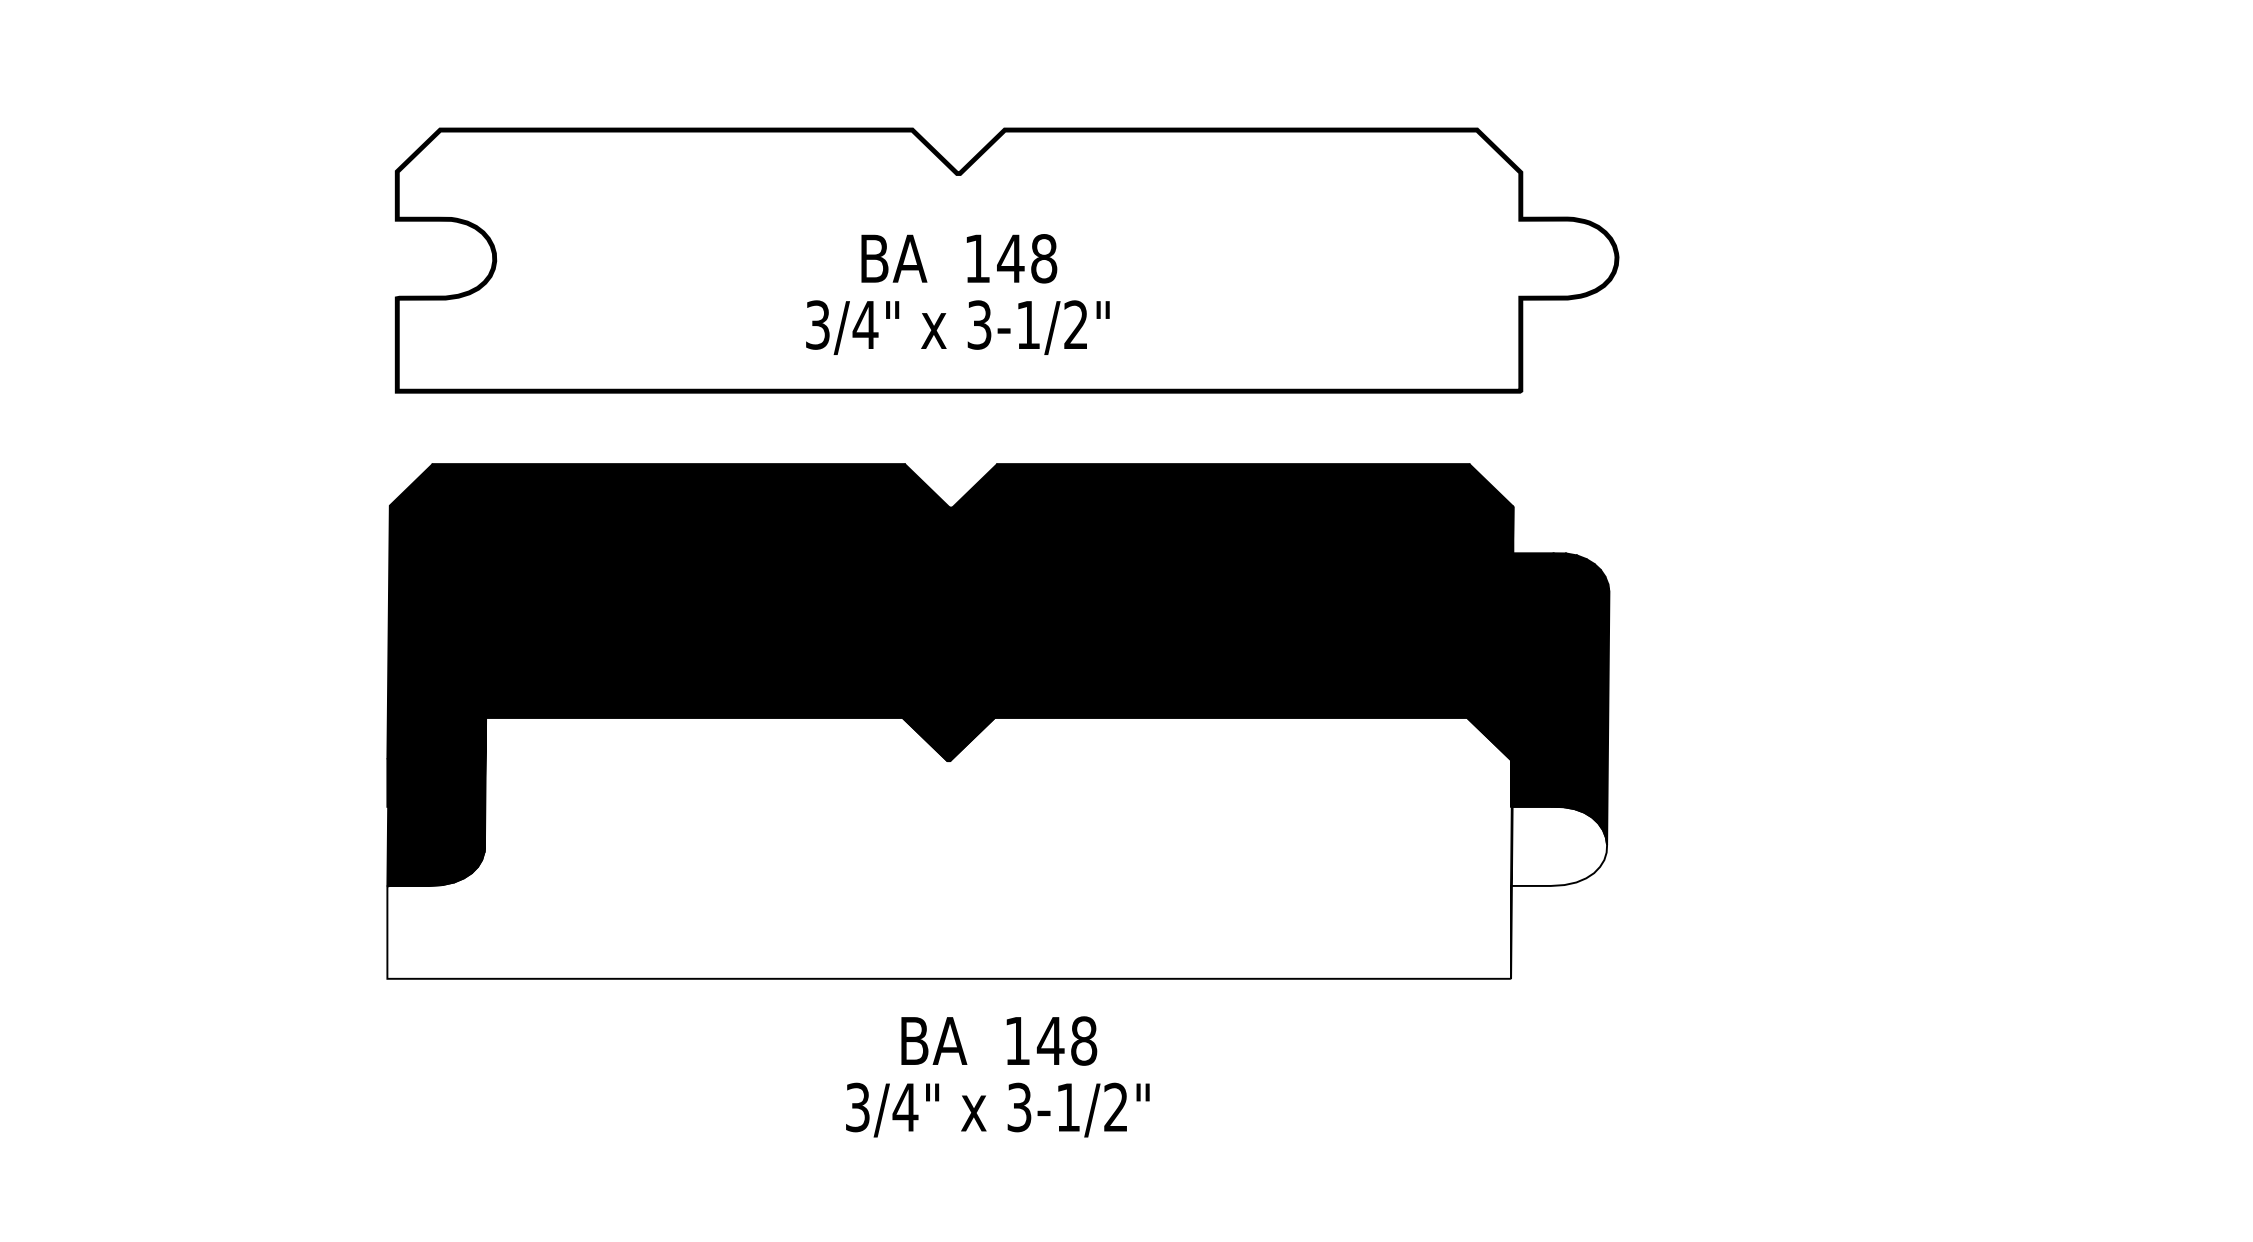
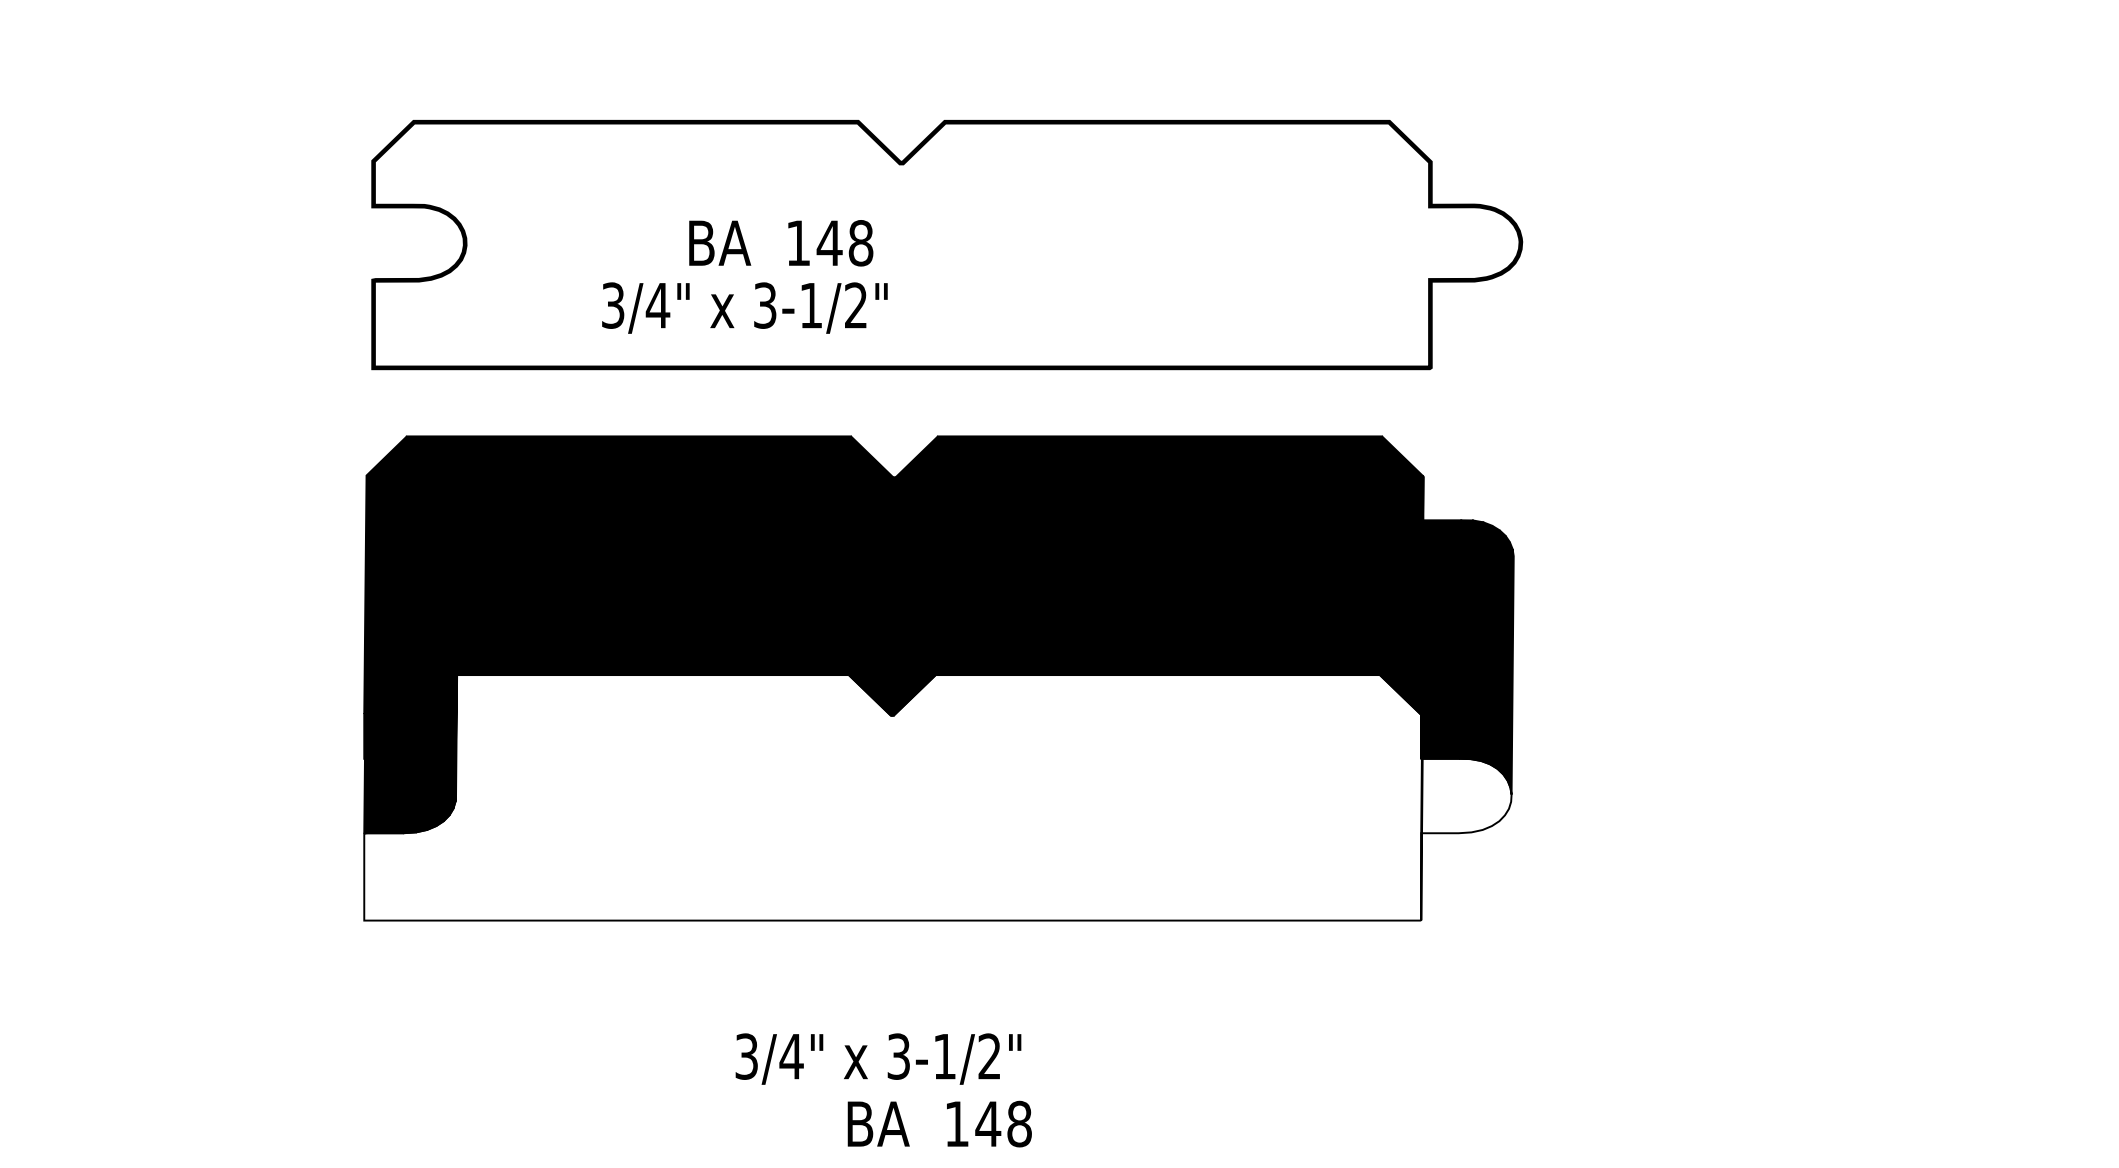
text: (959, 259) -> (781, 243), moved
text: (957, 327) -> (744, 307), moved
text: (998, 1040) -> (939, 1123), moved
text: (997, 1109) -> (878, 1058), moved

